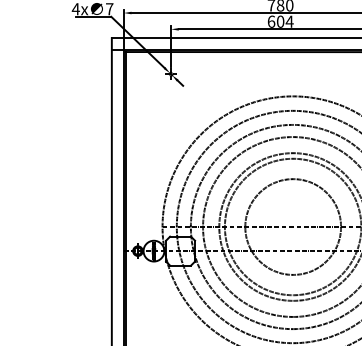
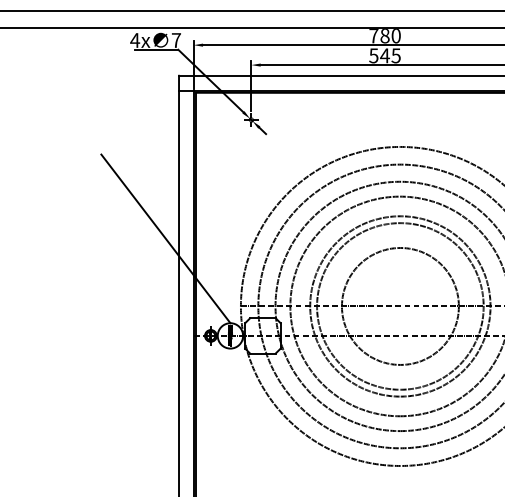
text: (280, 21) -> (385, 55), 604 -> 545
line: (100, 171) -> (165, 238), added

